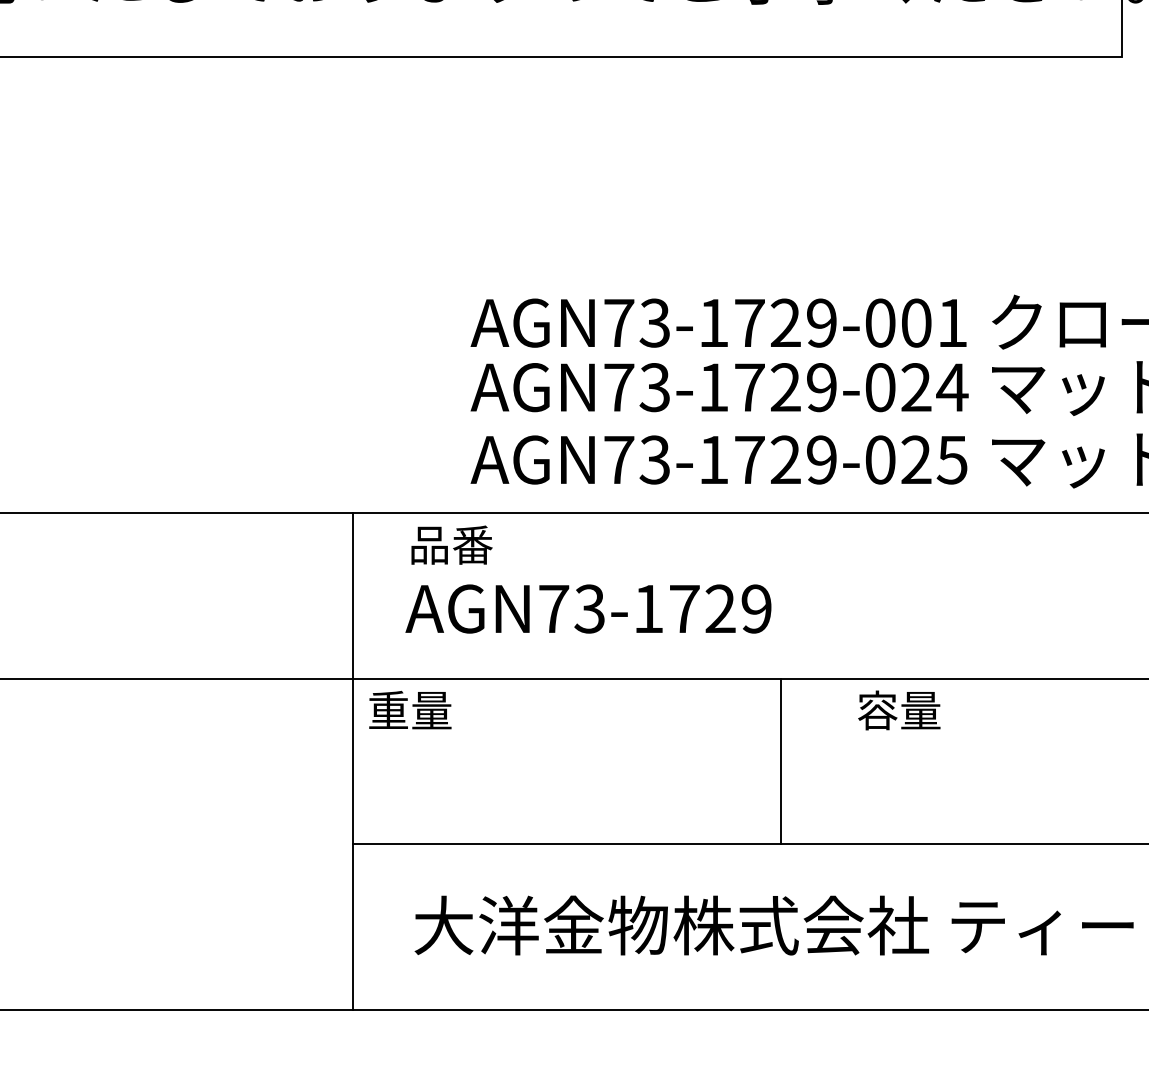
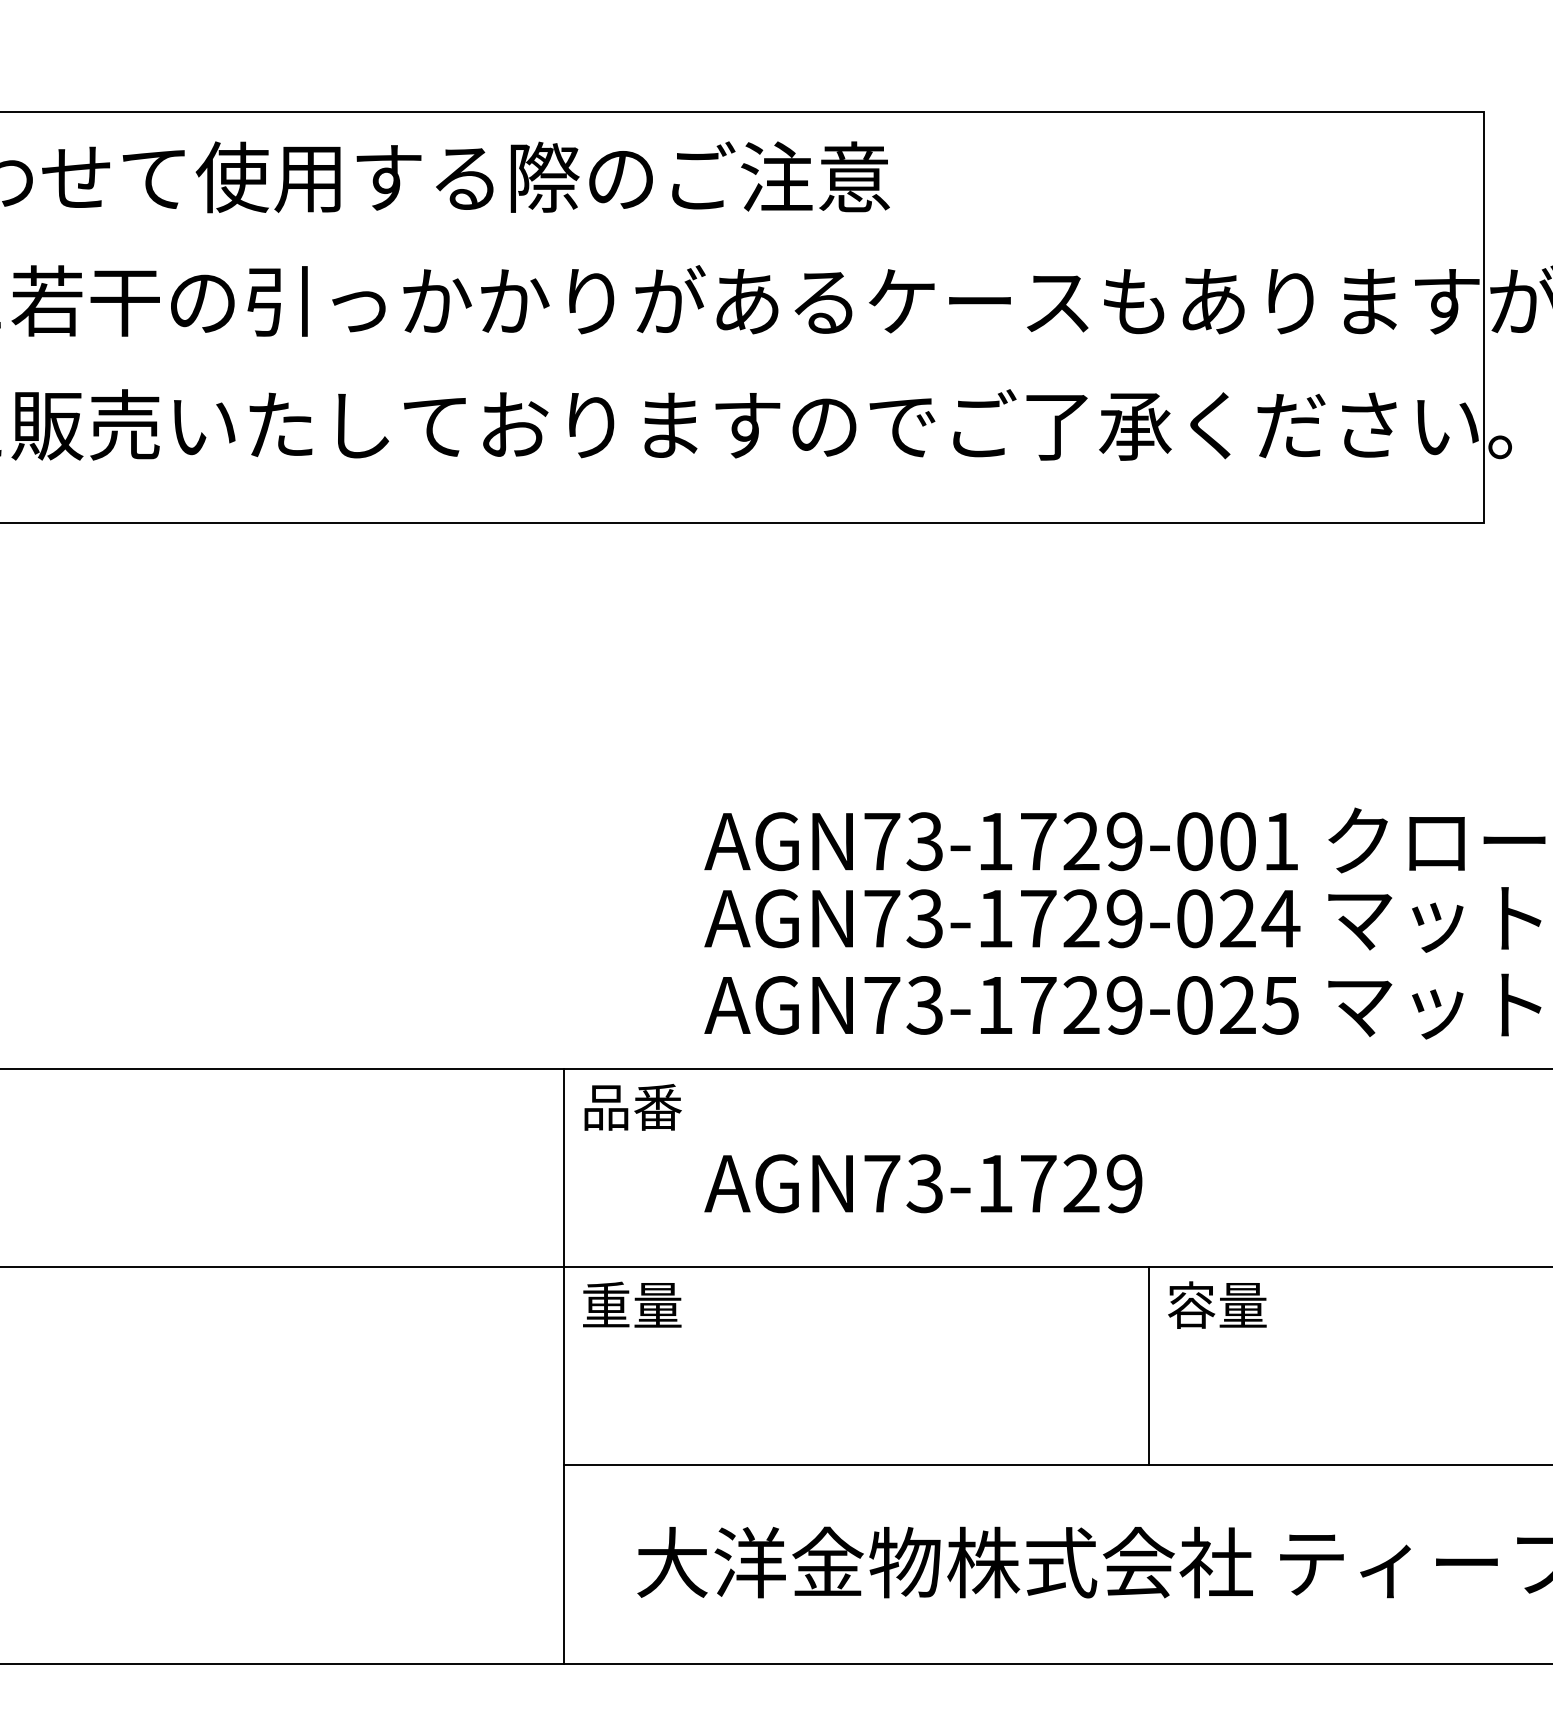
text: (451, 545) -> (632, 1107), moved
text: (588, 608) -> (923, 1183), moved
line: (781, 761) -> (1149, 1366), moved

